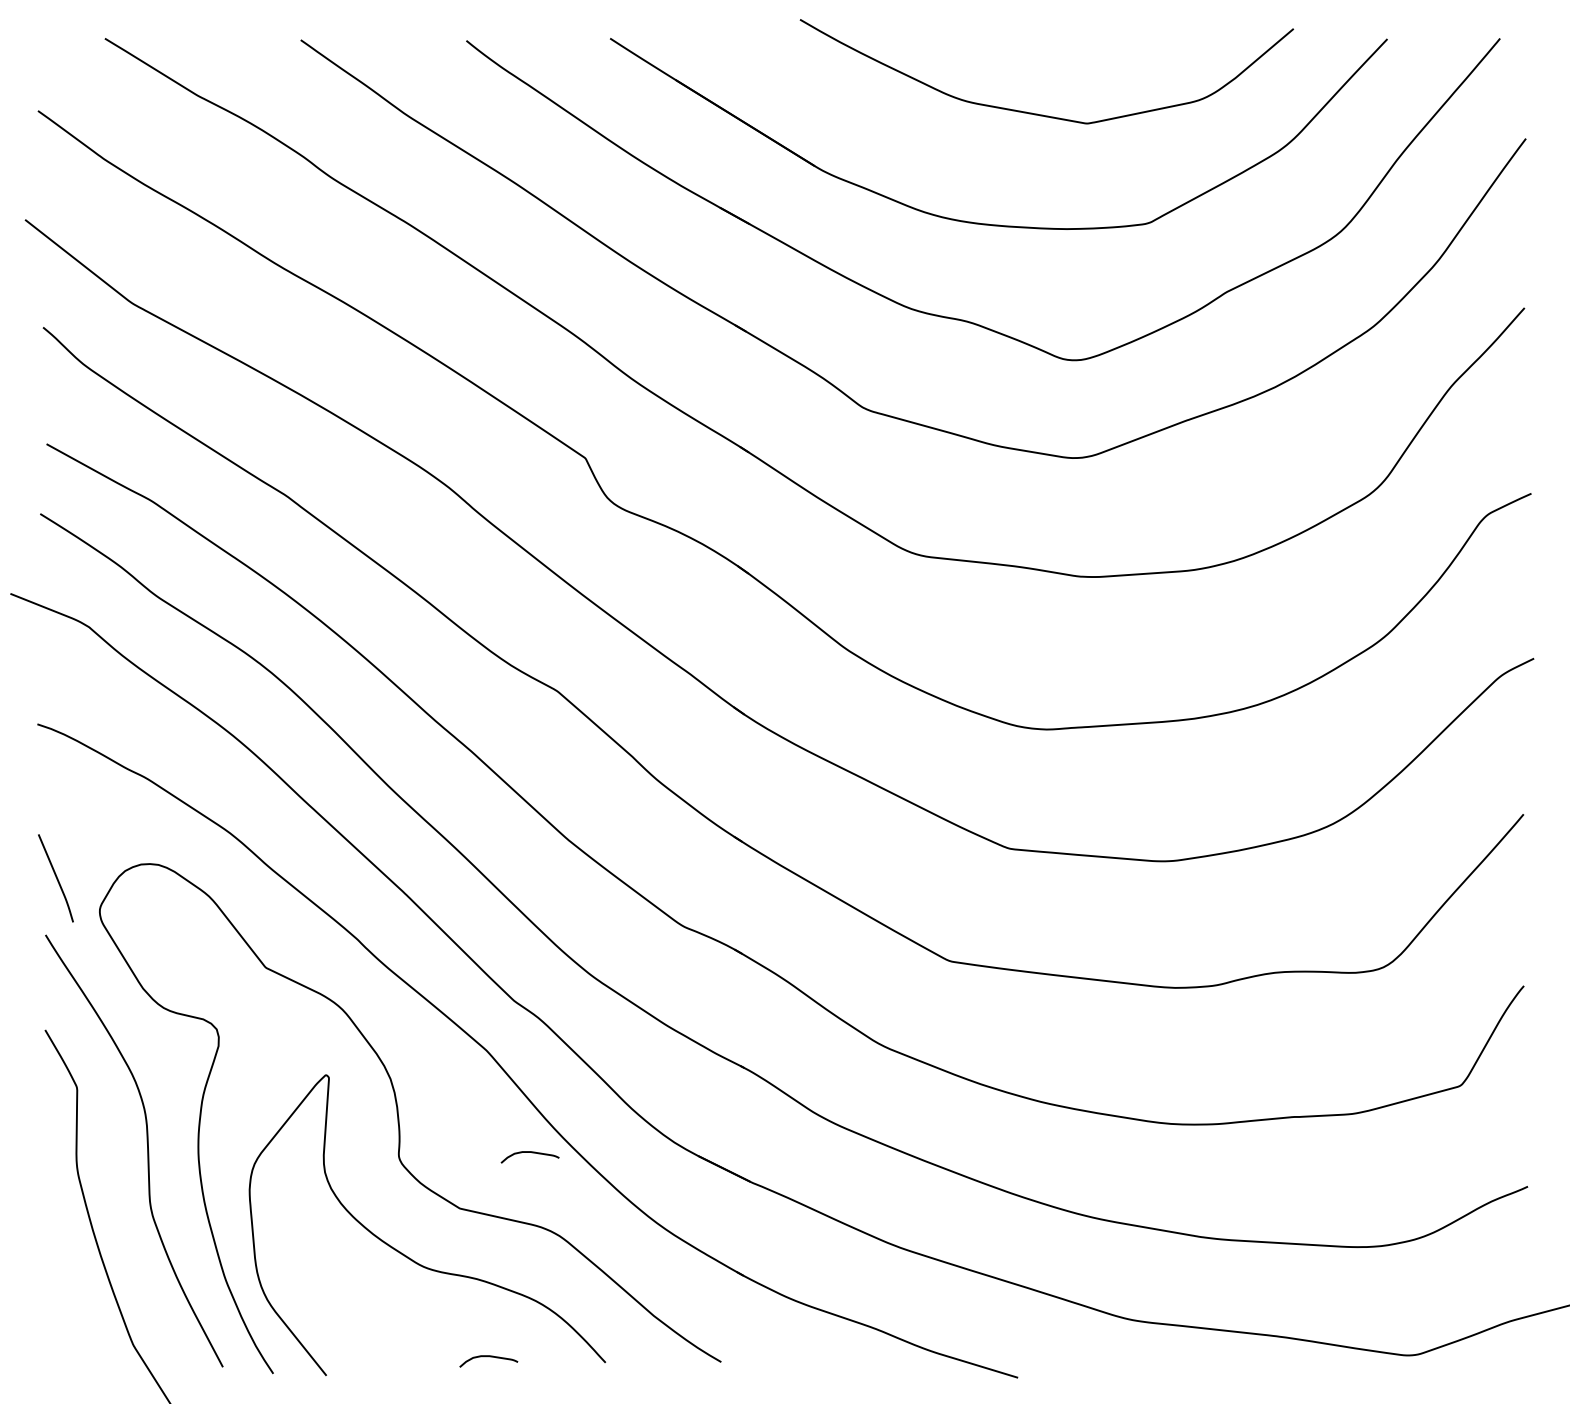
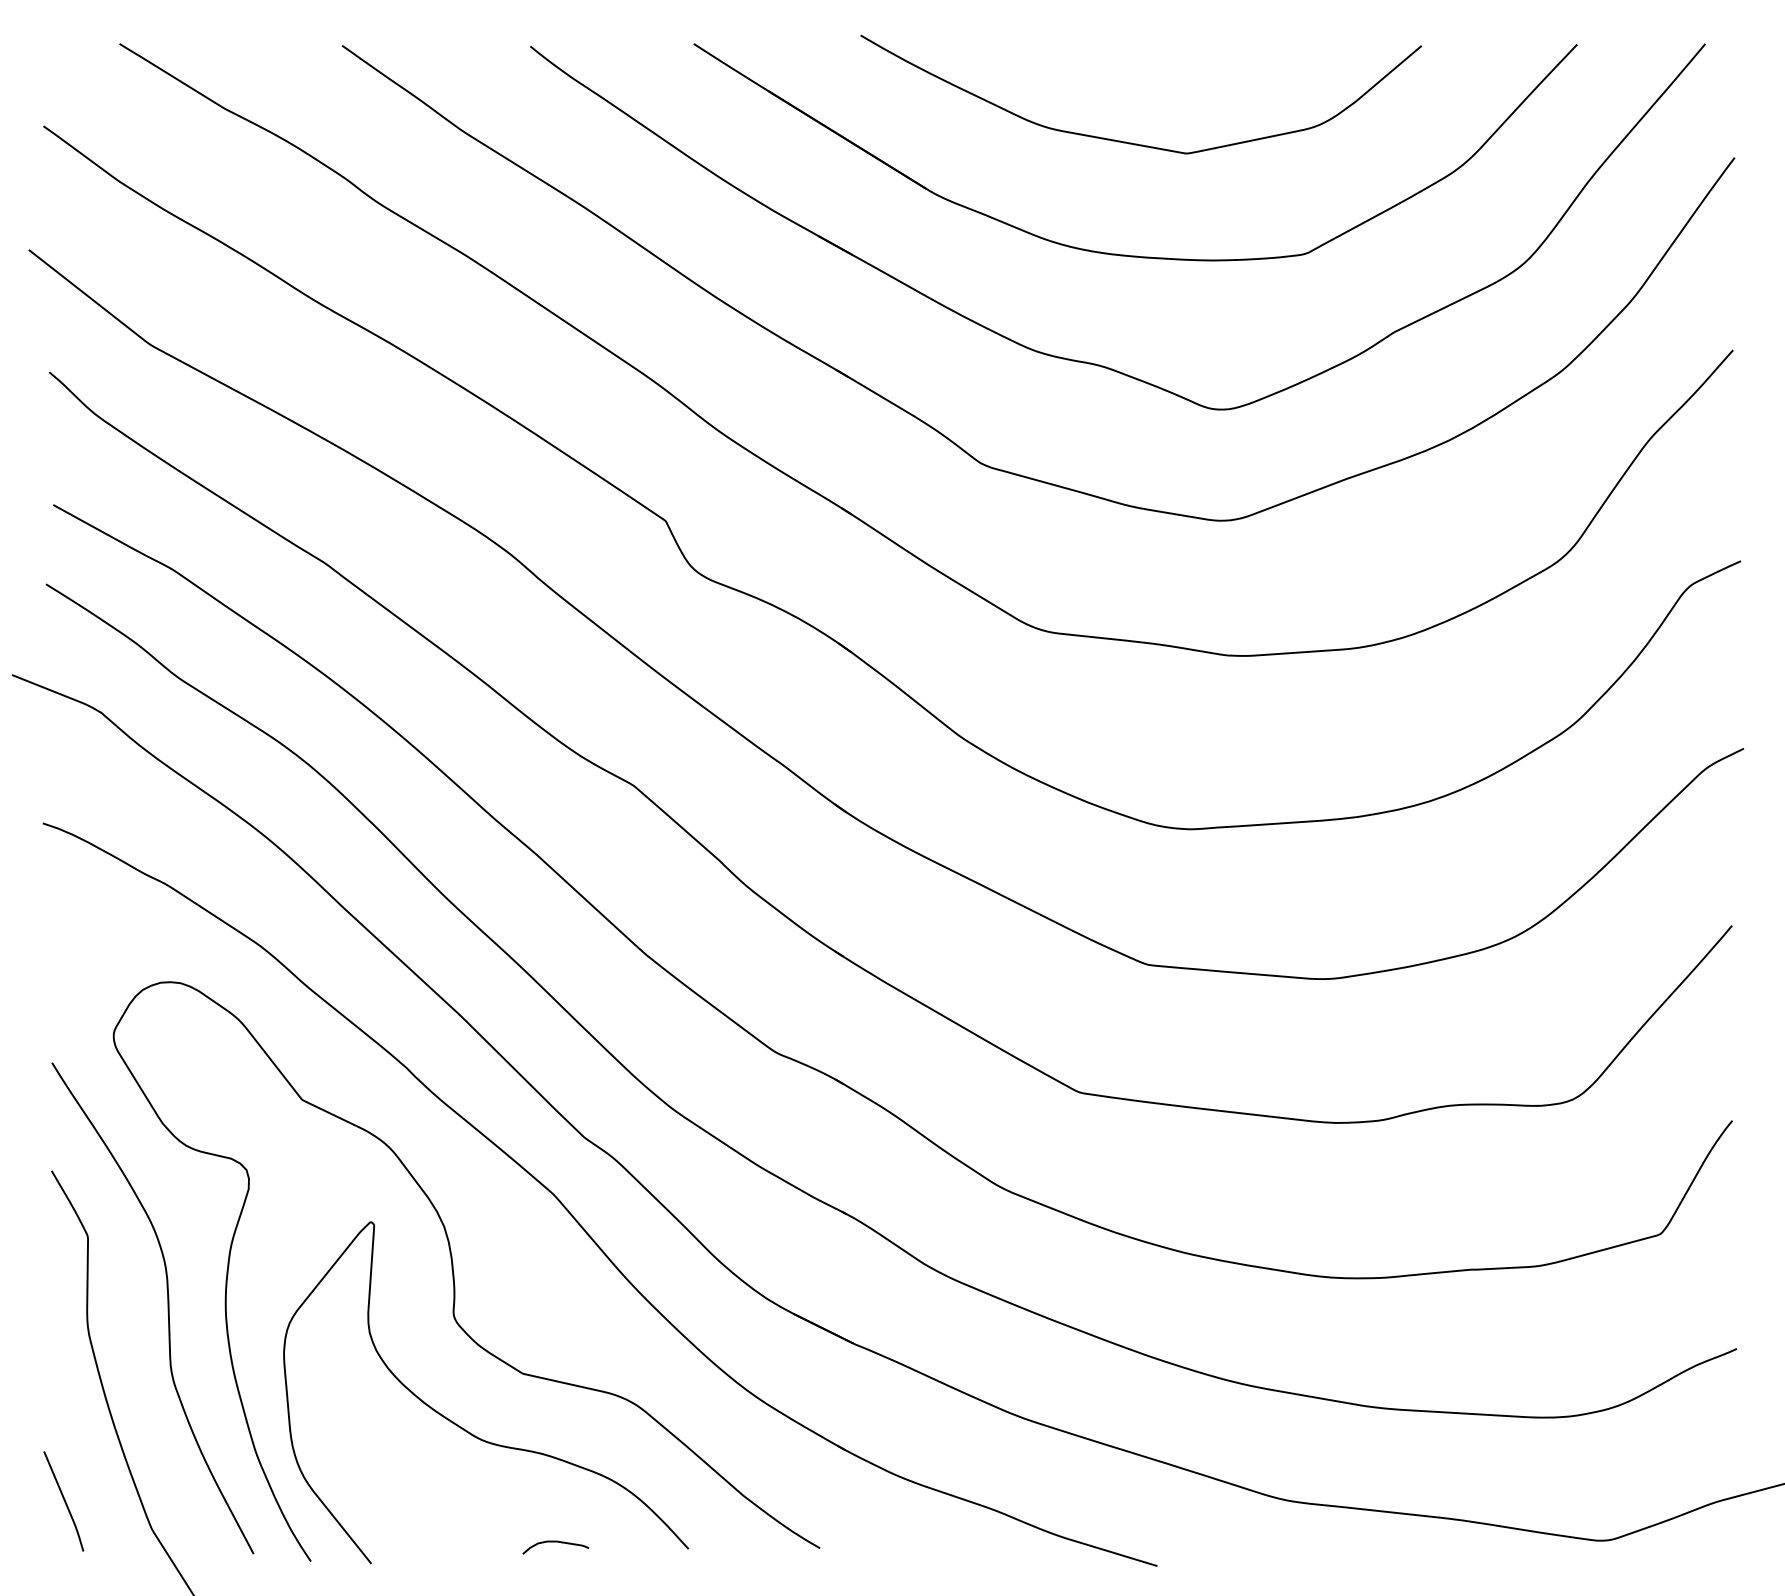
curve: (1038, 113) -> (1131, 142), moved
curve: (55, 877) -> (63, 1500), moved
curve: (529, 1152) -> (602, 1310), removed

